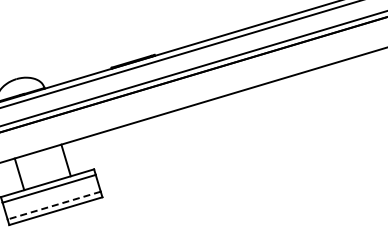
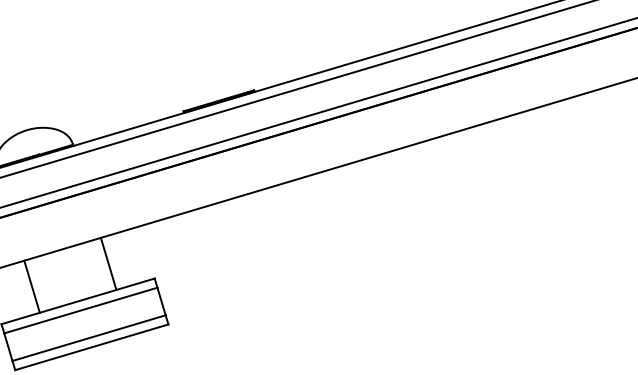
line: (54, 205) -> (89, 337), dashed -> solid

